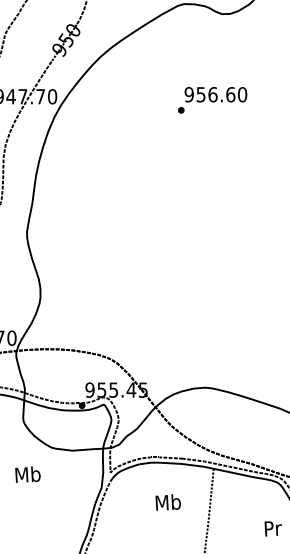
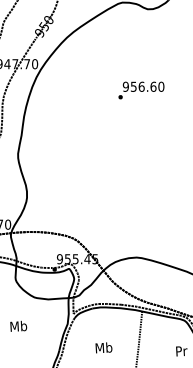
text: (212, 100) -> (141, 90), moved
text: (27, 473) -> (18, 325), moved
text: (167, 501) -> (103, 347), moved

